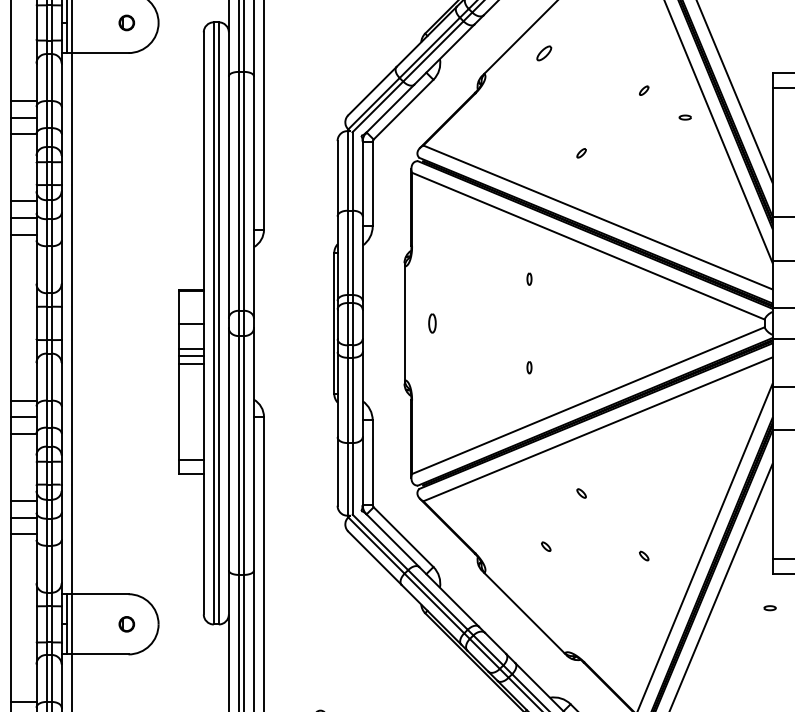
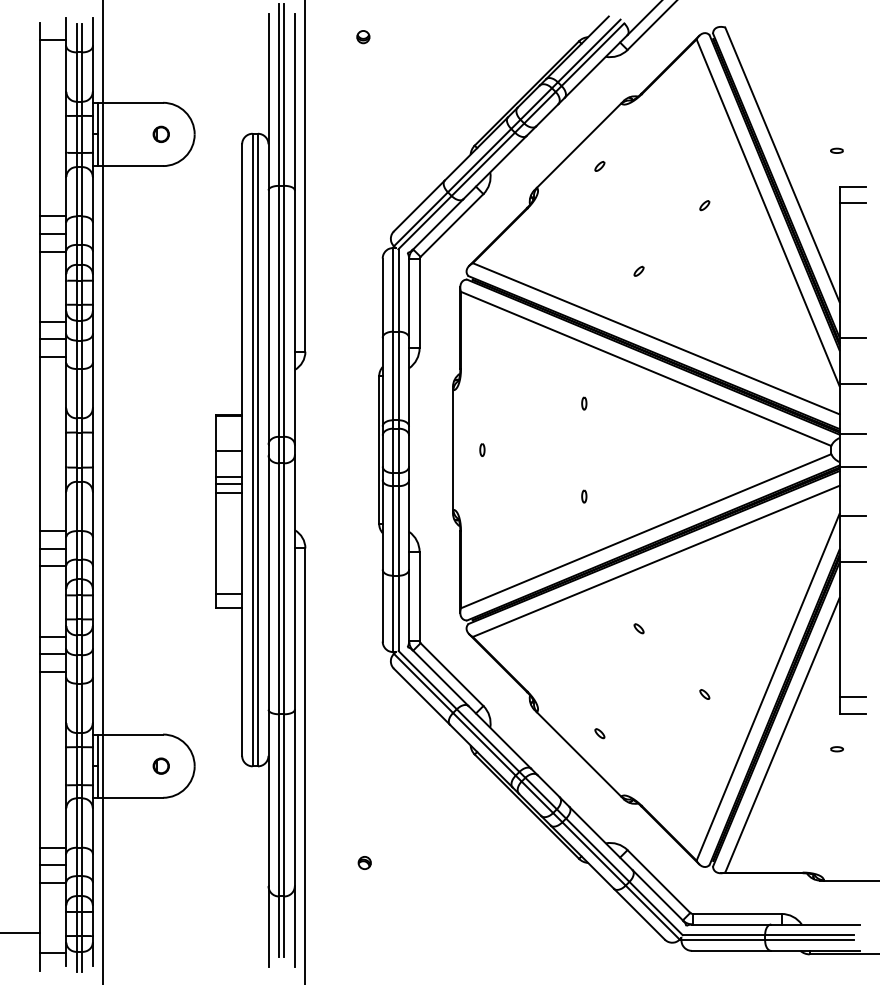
part: (543, 53) -> (599, 166), size x0.62
part: (684, 117) -> (836, 150), moved
part: (432, 322) -> (482, 449), size x0.62
part: (545, 546) -> (599, 733), moved

